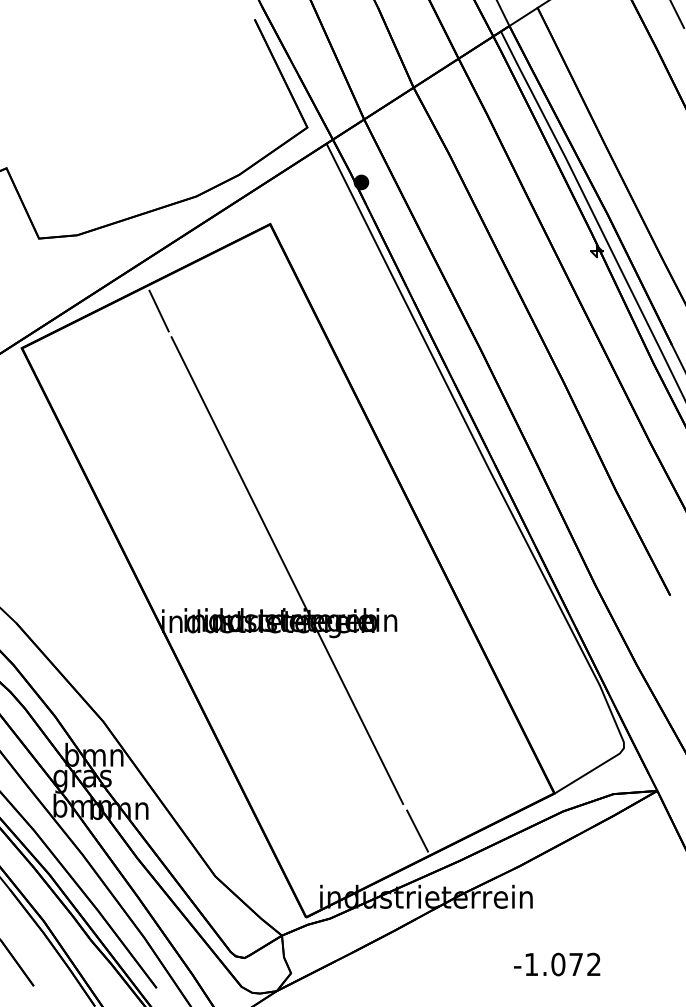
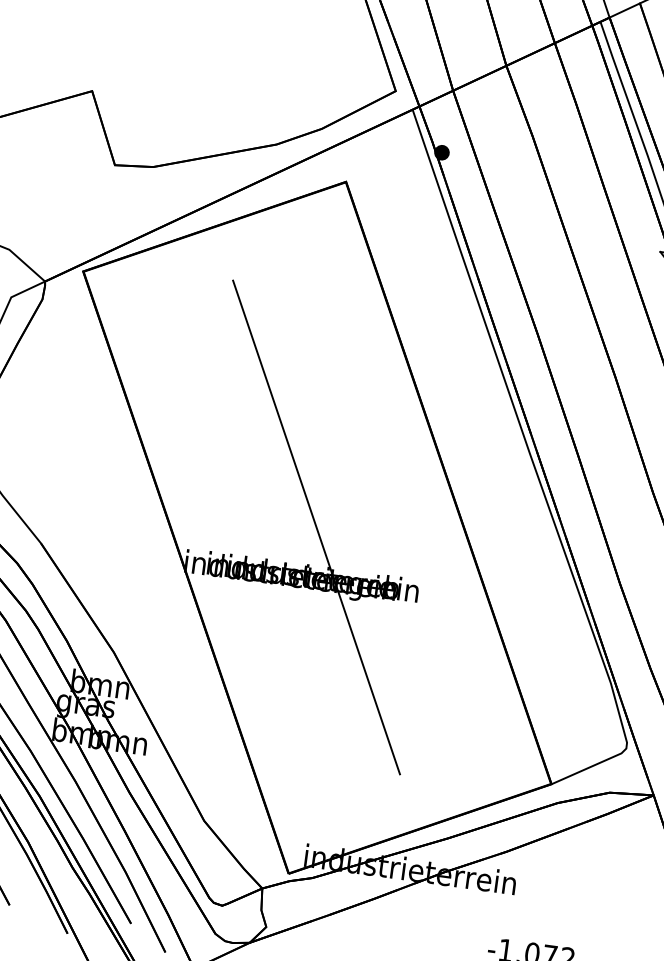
line: (158, 310) -> (223, 252), removed
line: (417, 830) -> (410, 802), removed

